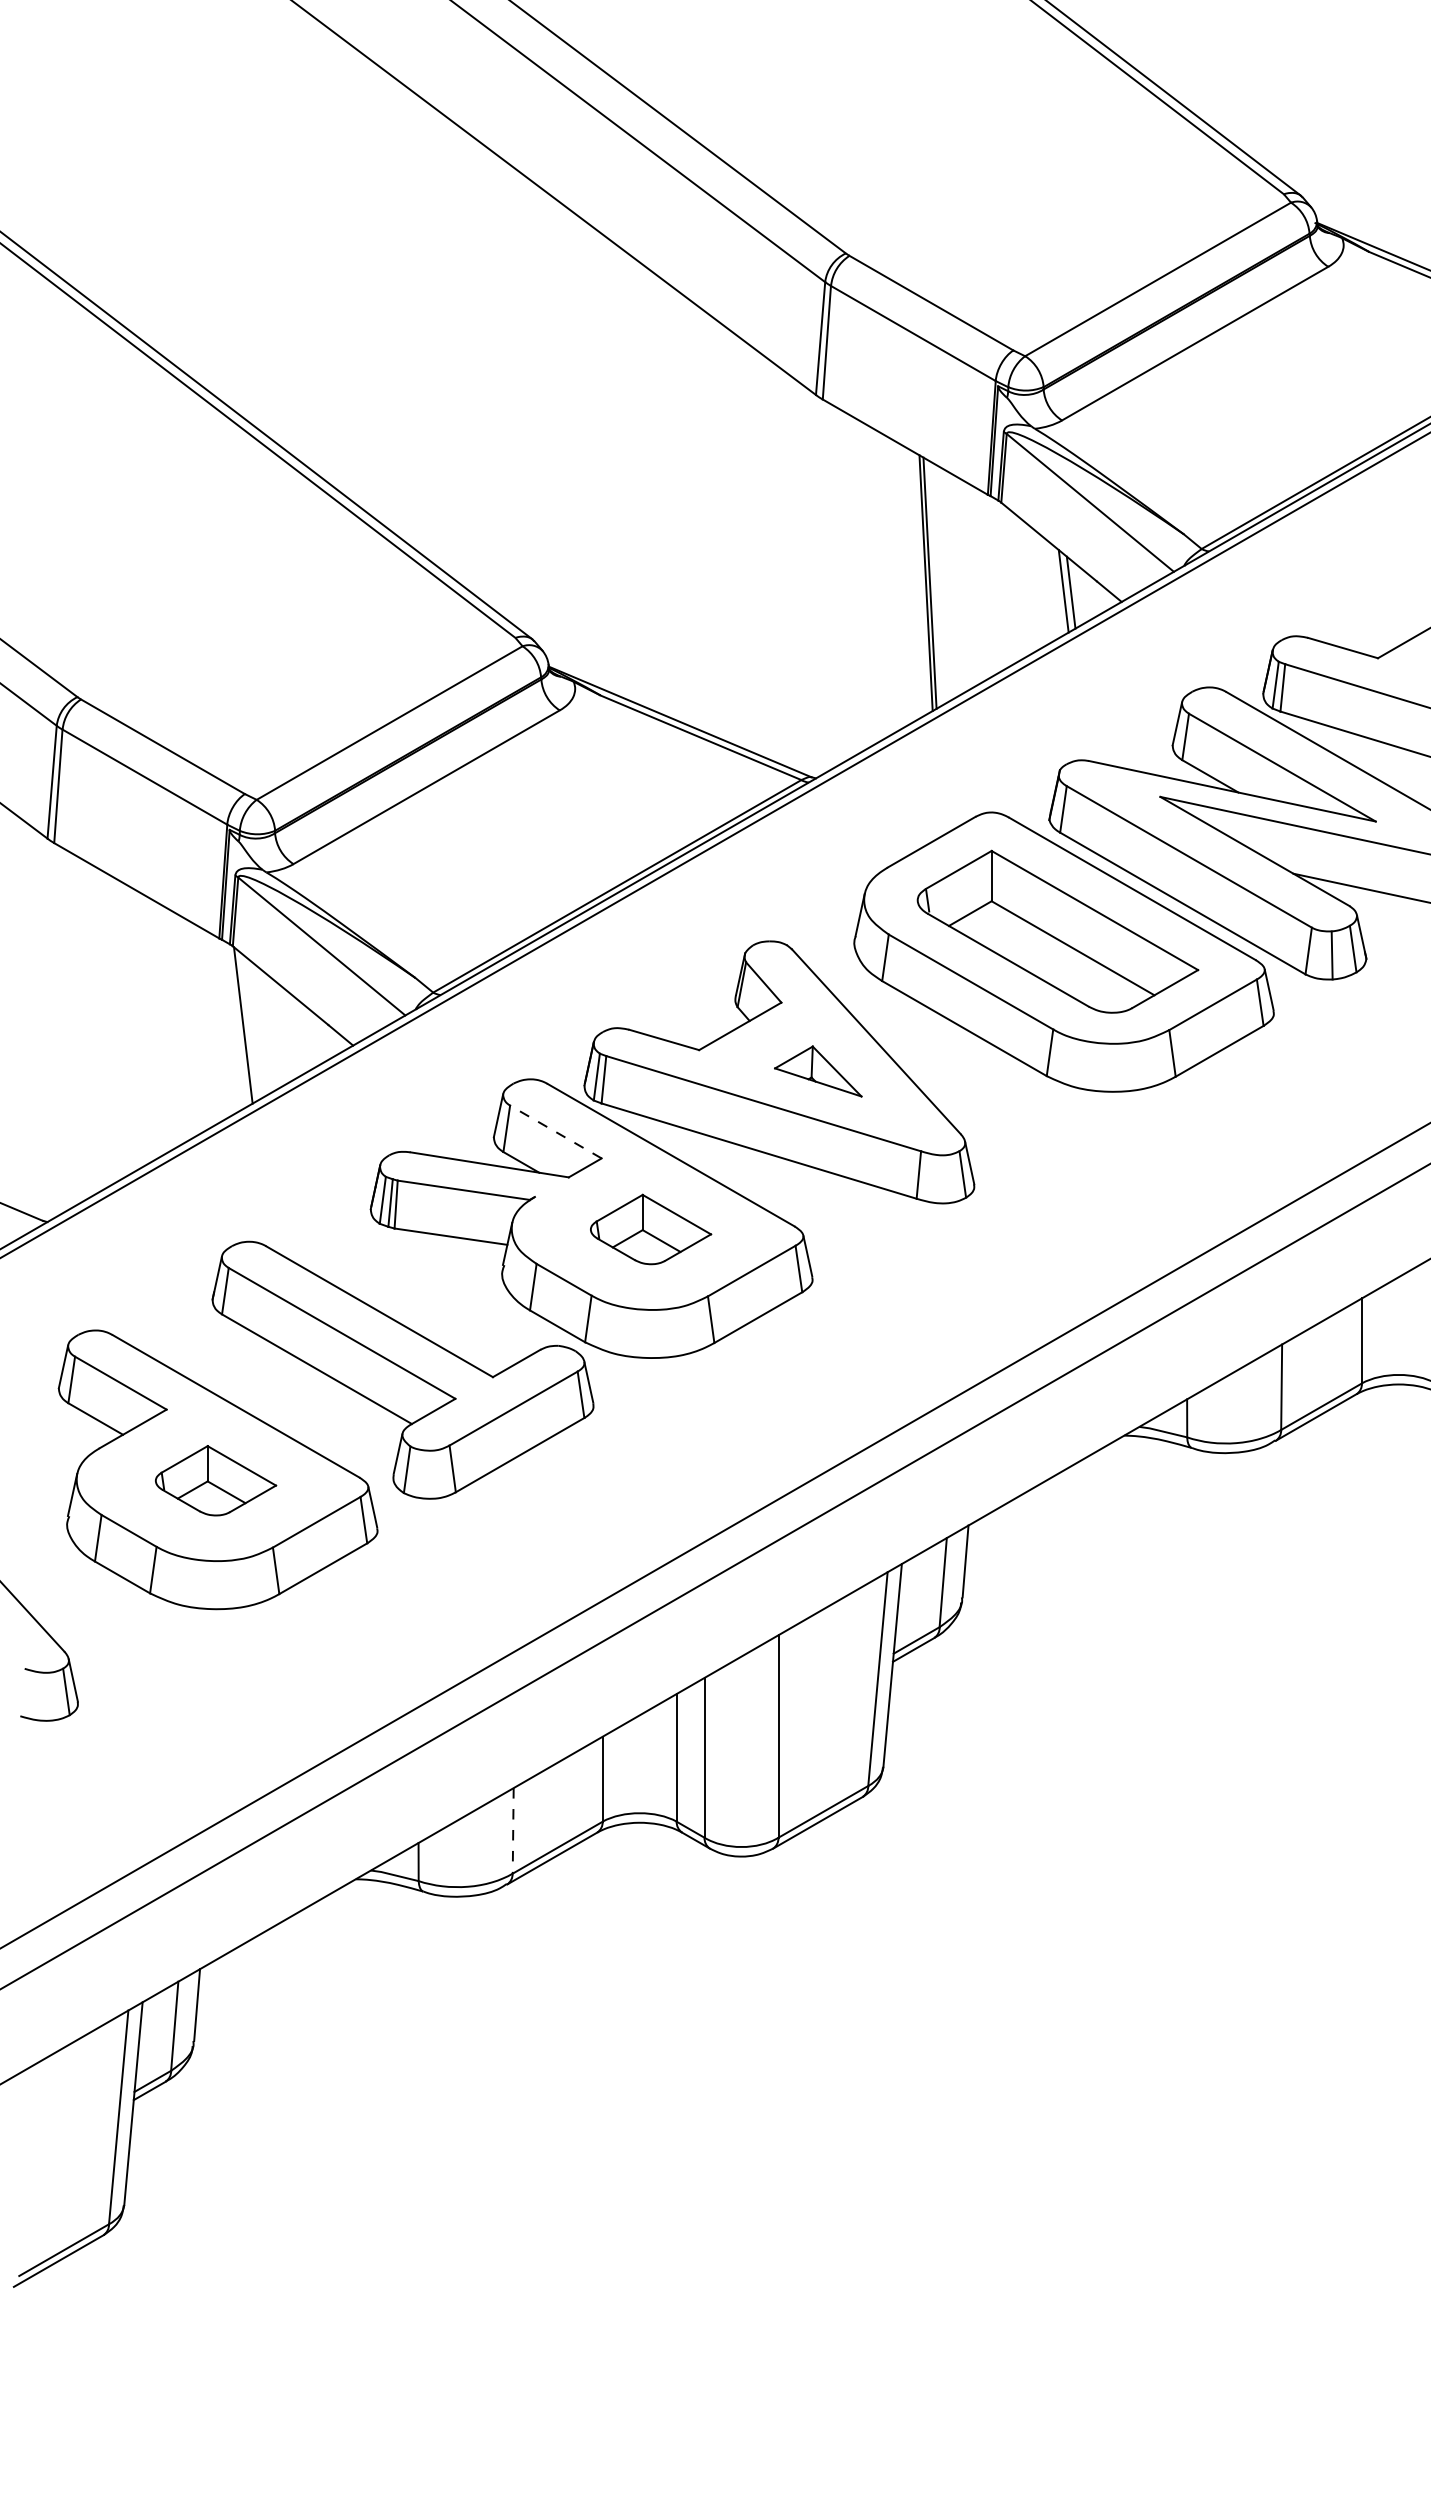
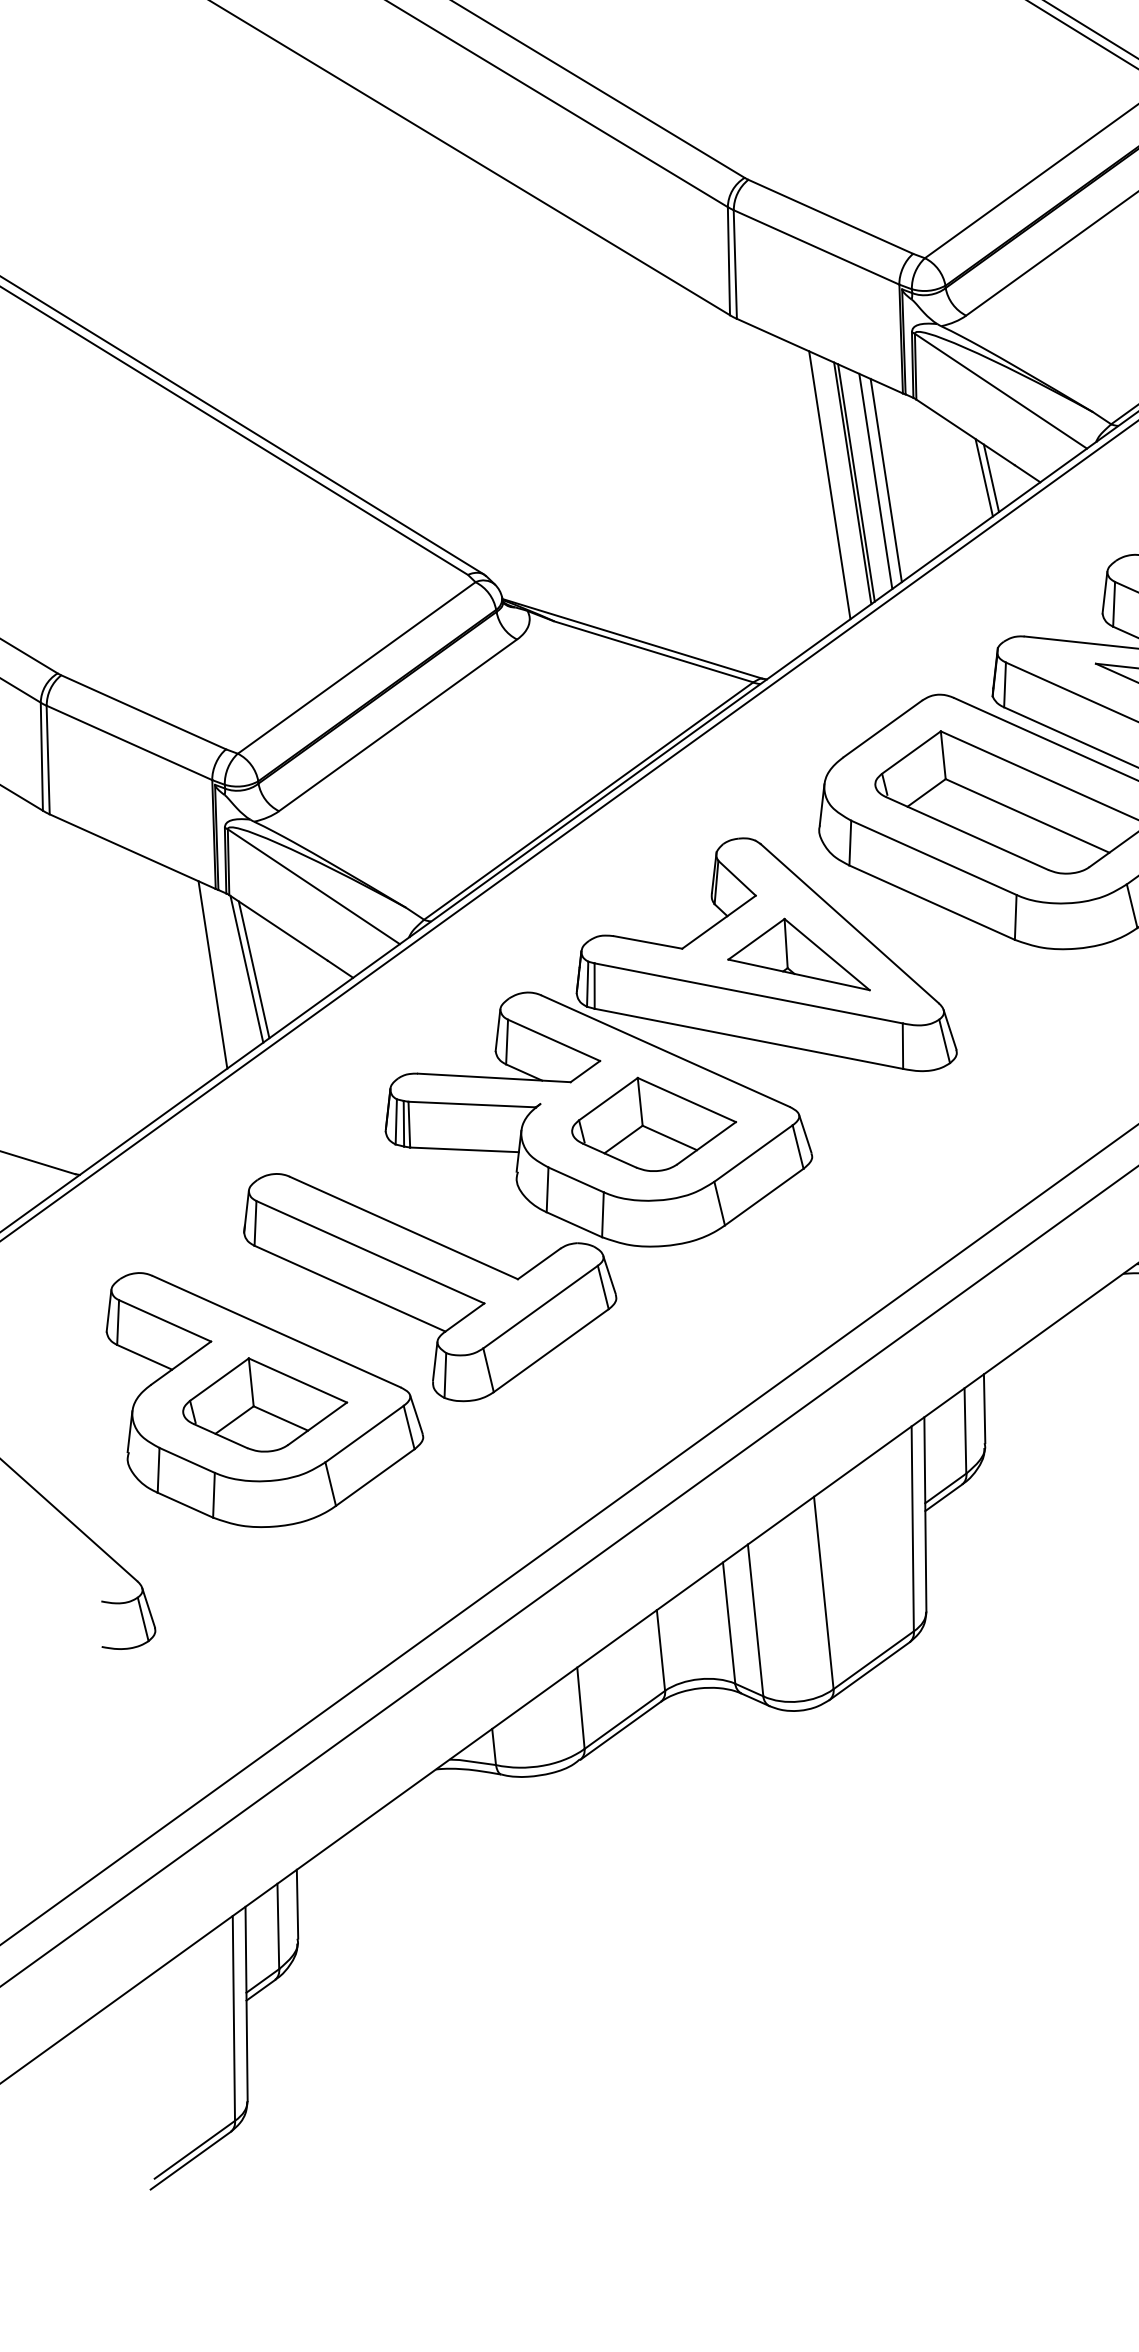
line: (901, 582) -> (829, 485), added
line: (950, 583) -> (875, 481), added
line: (960, 583) -> (885, 480), added
line: (250, 1026) -> (253, 969), added
line: (207, 1027) -> (213, 974), added
part: (818, 1071) -> (797, 957), size x1.67
line: (555, 1132) -> (553, 1040), dashed -> solid
part: (650, 1229) -> (653, 1123), size x1.43
part: (215, 1480) -> (264, 1404), size x1.43
line: (513, 1830) -> (581, 1707), dashed -> solid

